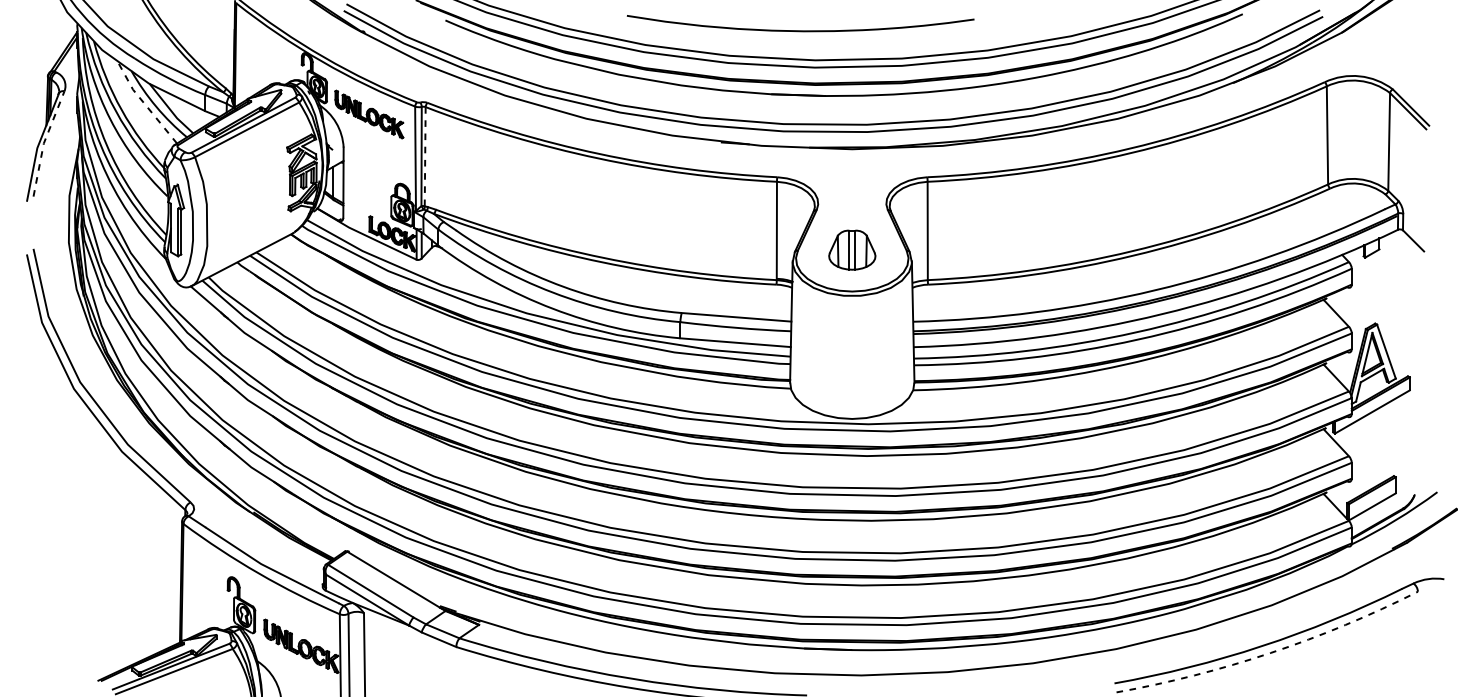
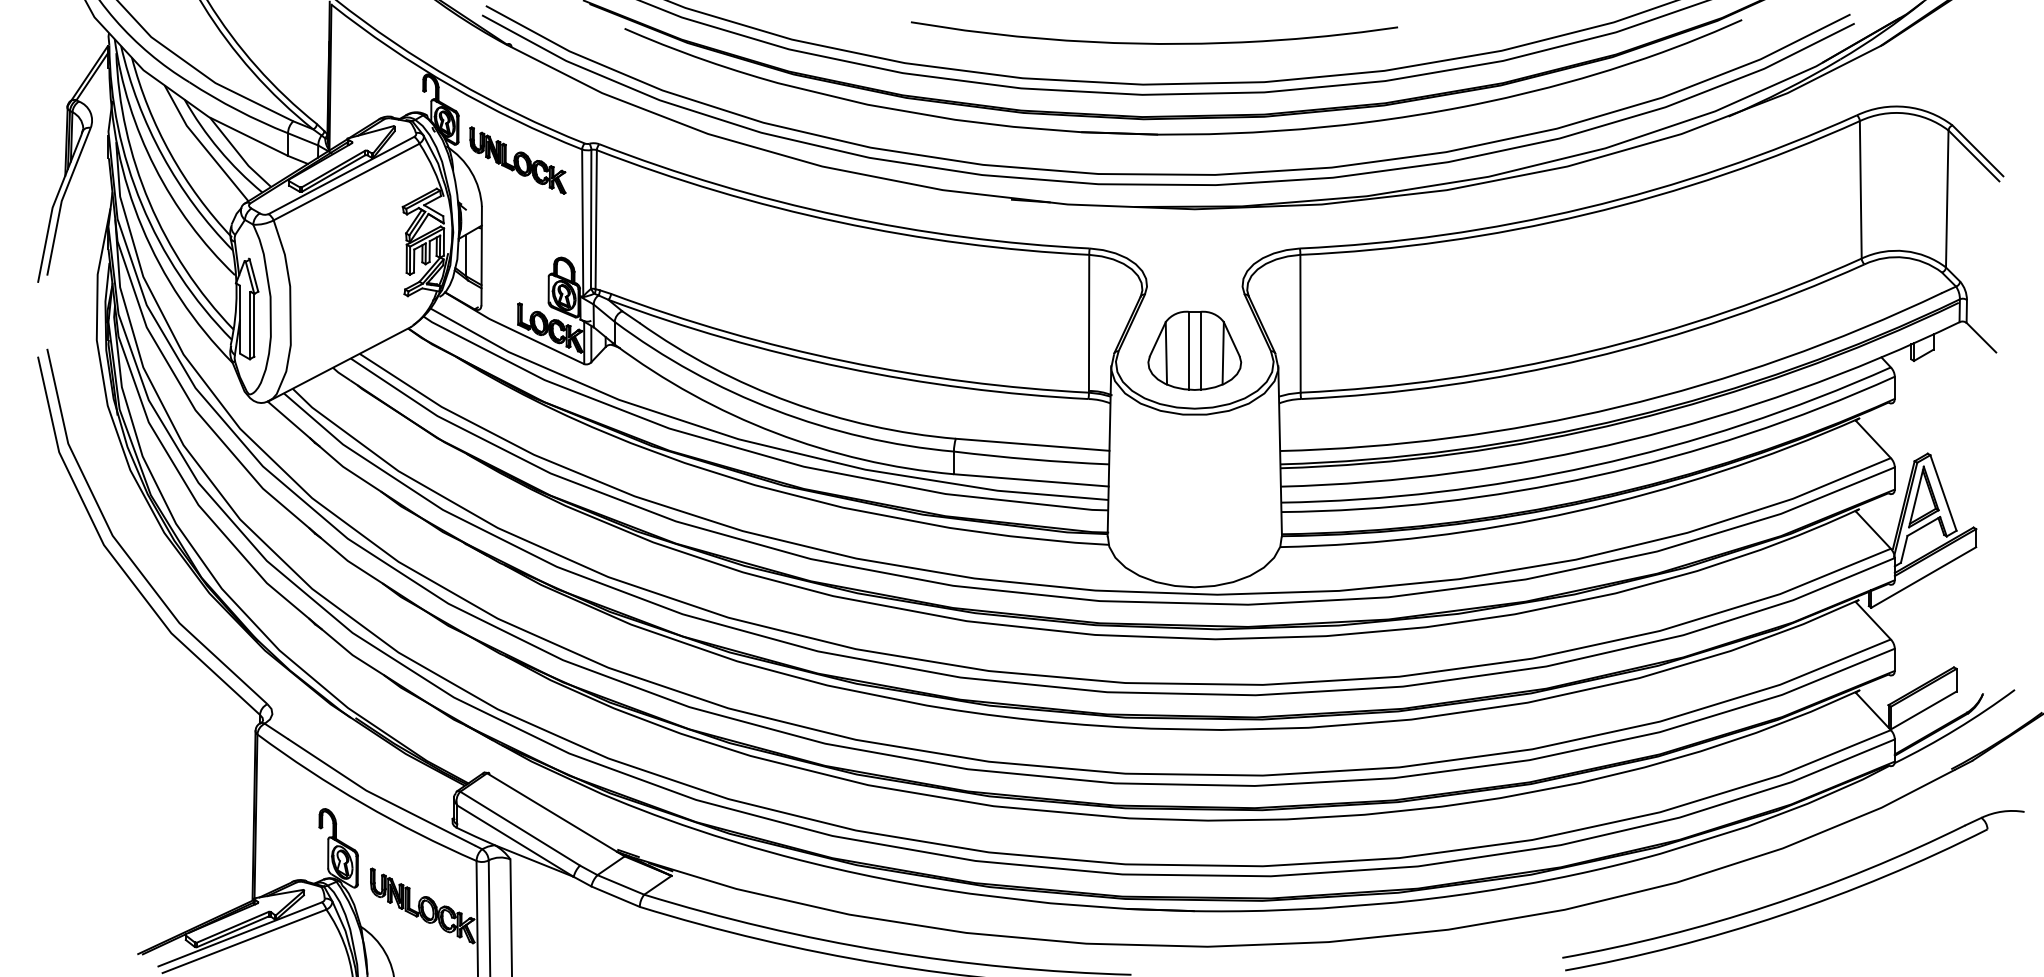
curve: (799, 30) -> (1152, 42), moved
line: (144, 103) -> (202, 145), dashed -> solid
line: (44, 143) -> (62, 200), dashed -> solid
line: (425, 156) -> (596, 219), dashed -> solid
part: (852, 250) -> (1194, 350), size x1.43
arc: (1270, 653) -> (1781, 915), dashed -> solid

